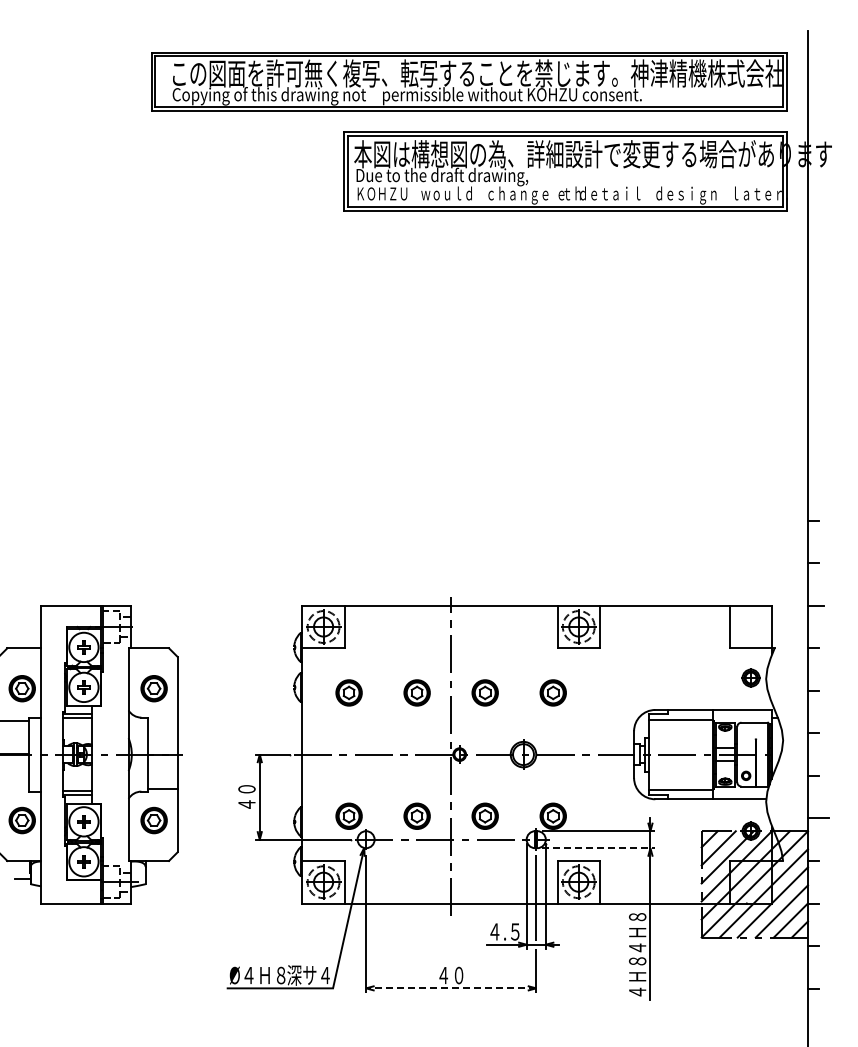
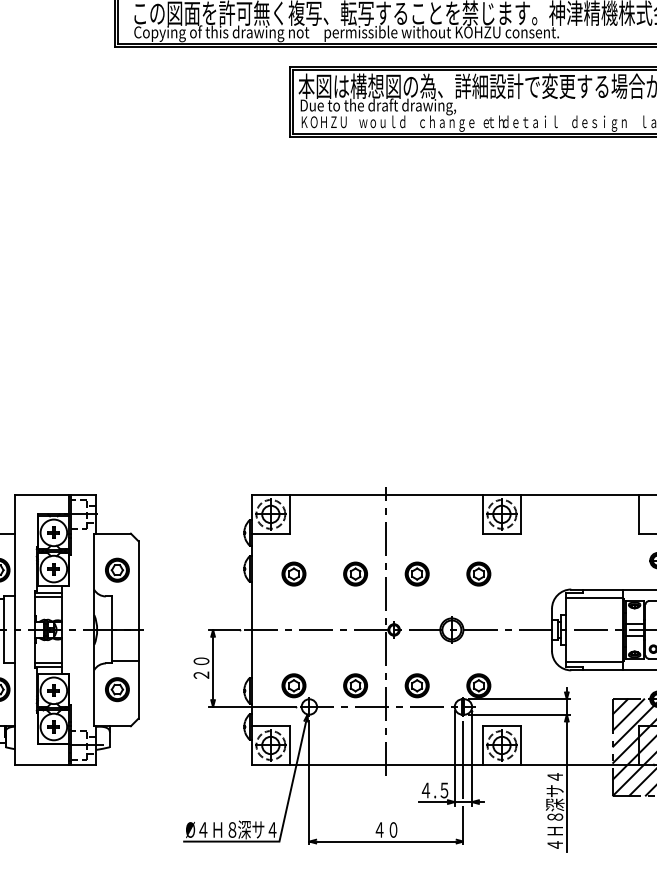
text: (246, 804) -> (201, 675), ４０ -> ２０
line: (599, 848) -> (520, 714), dashed -> solid
text: (637, 933) -> (555, 791), ４Ｈ８ -> 深サ４
line: (450, 988) -> (385, 841), dashed -> solid

